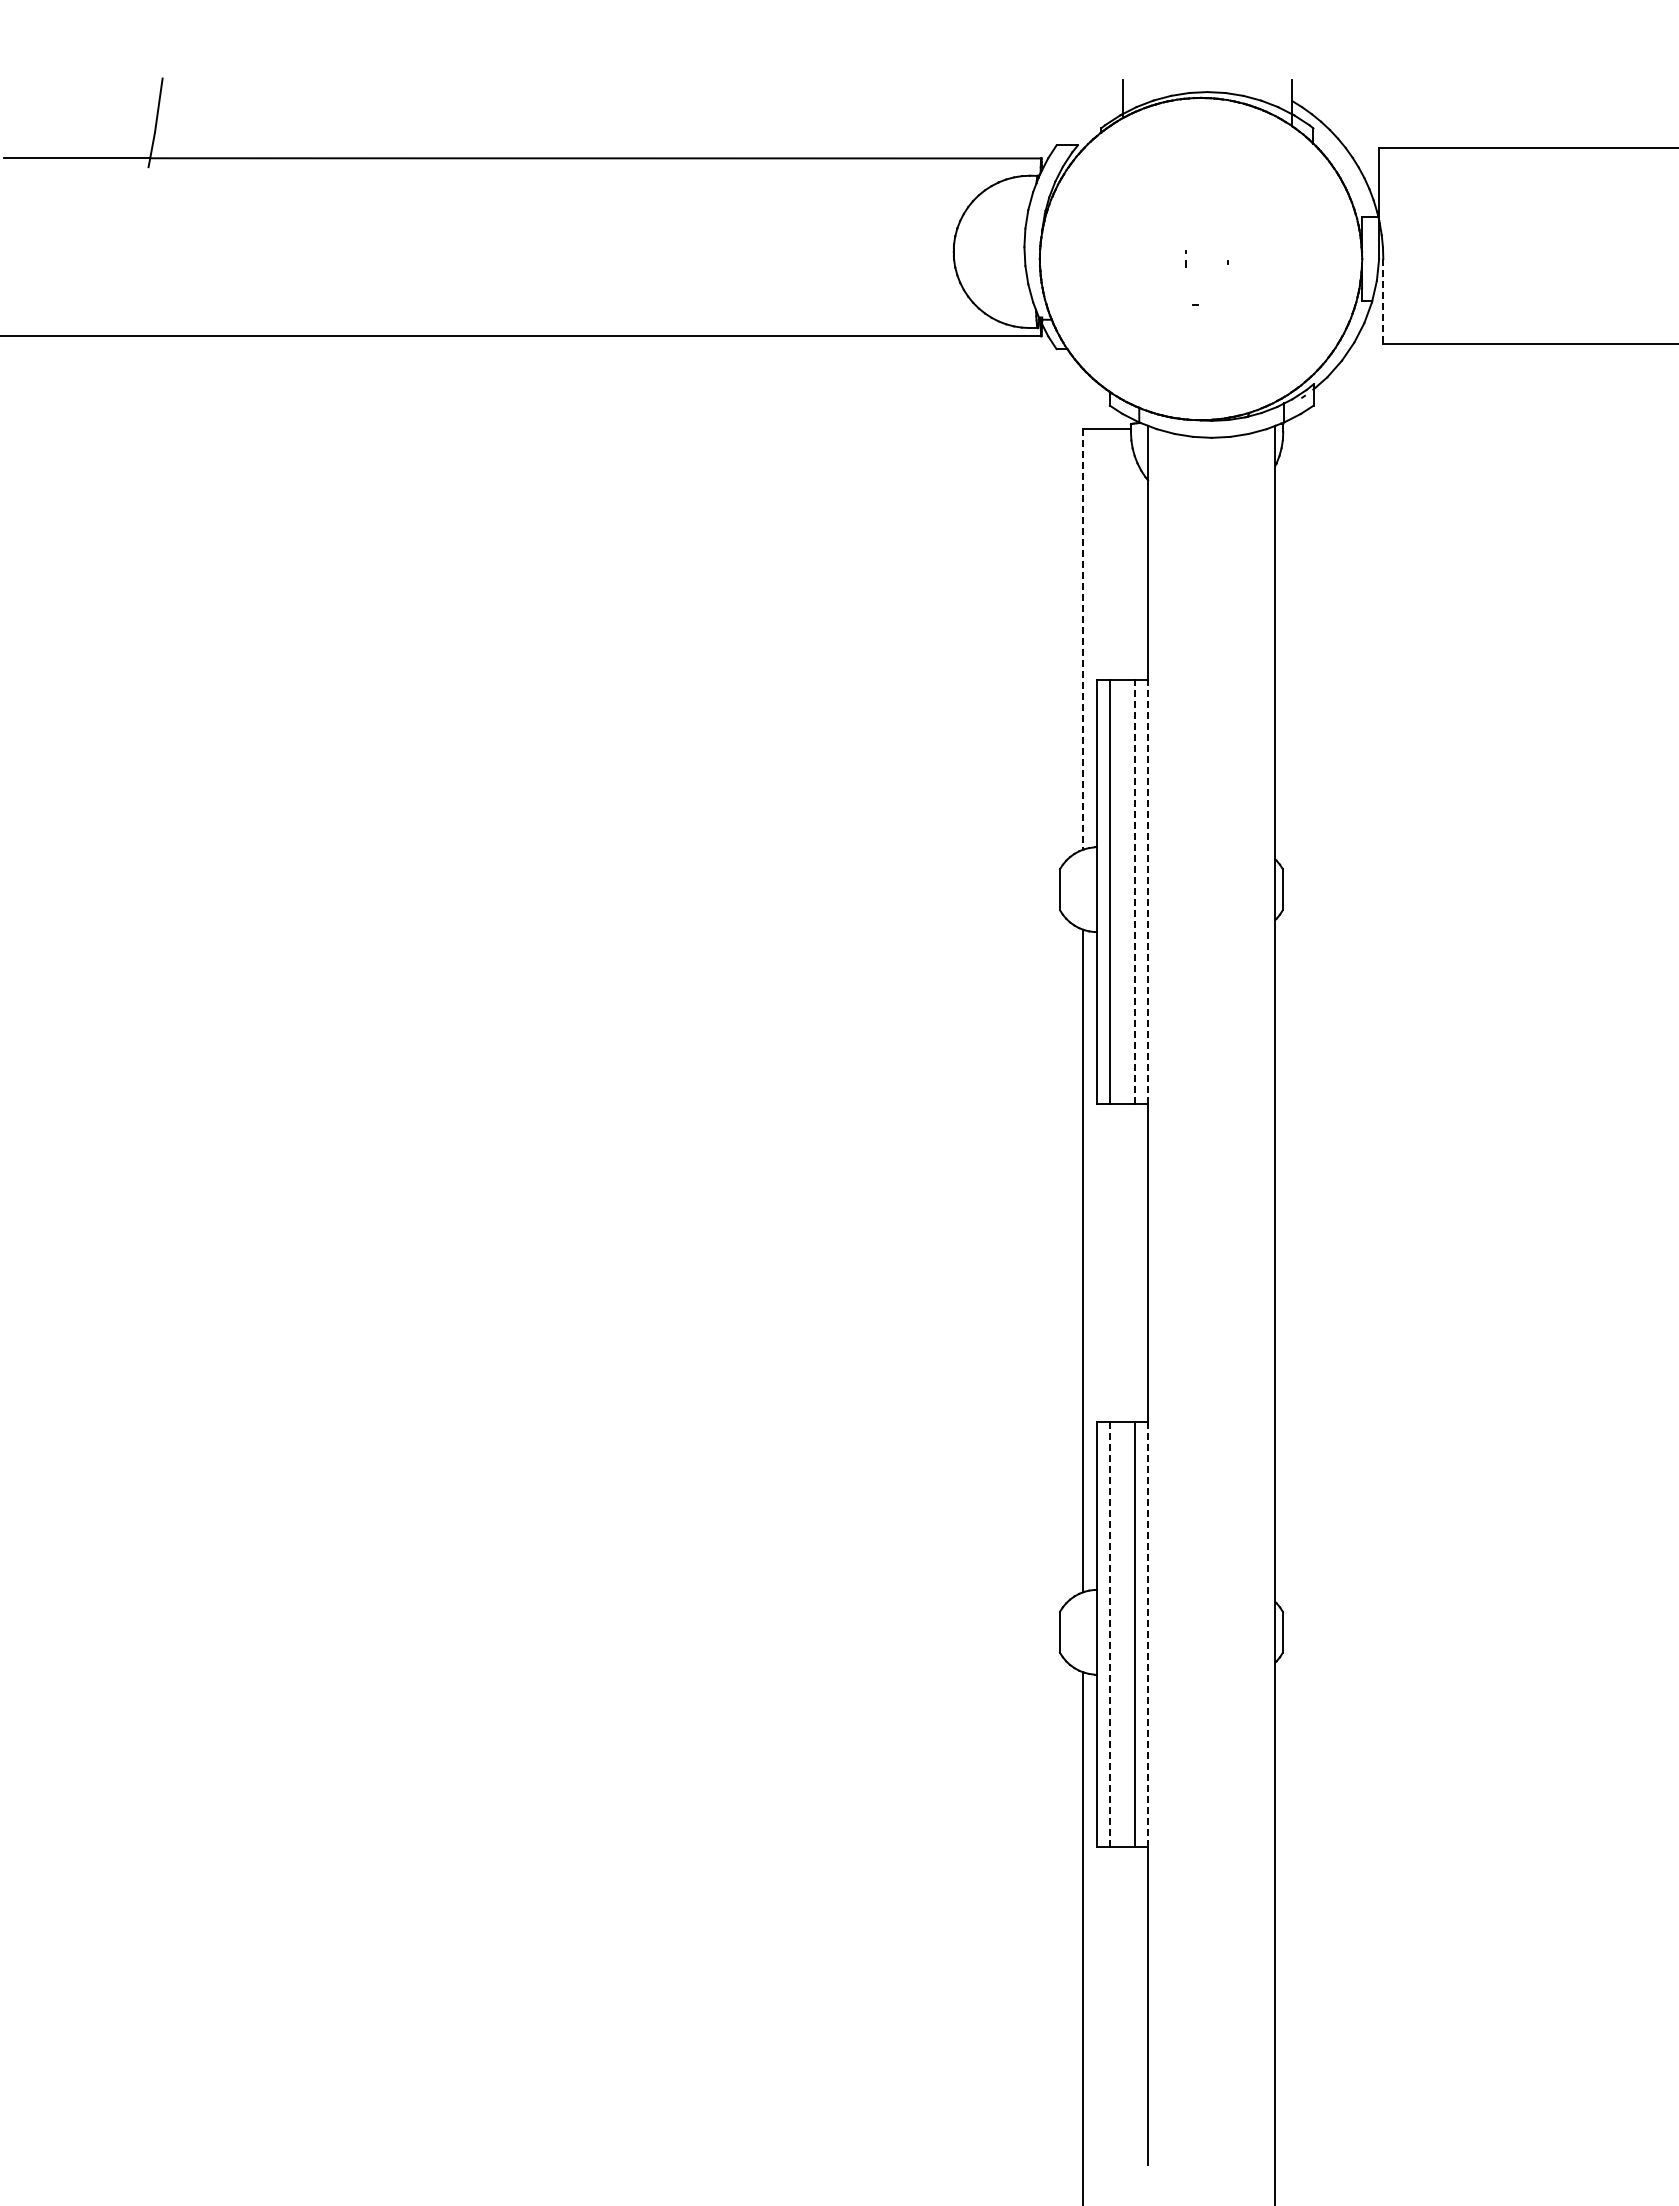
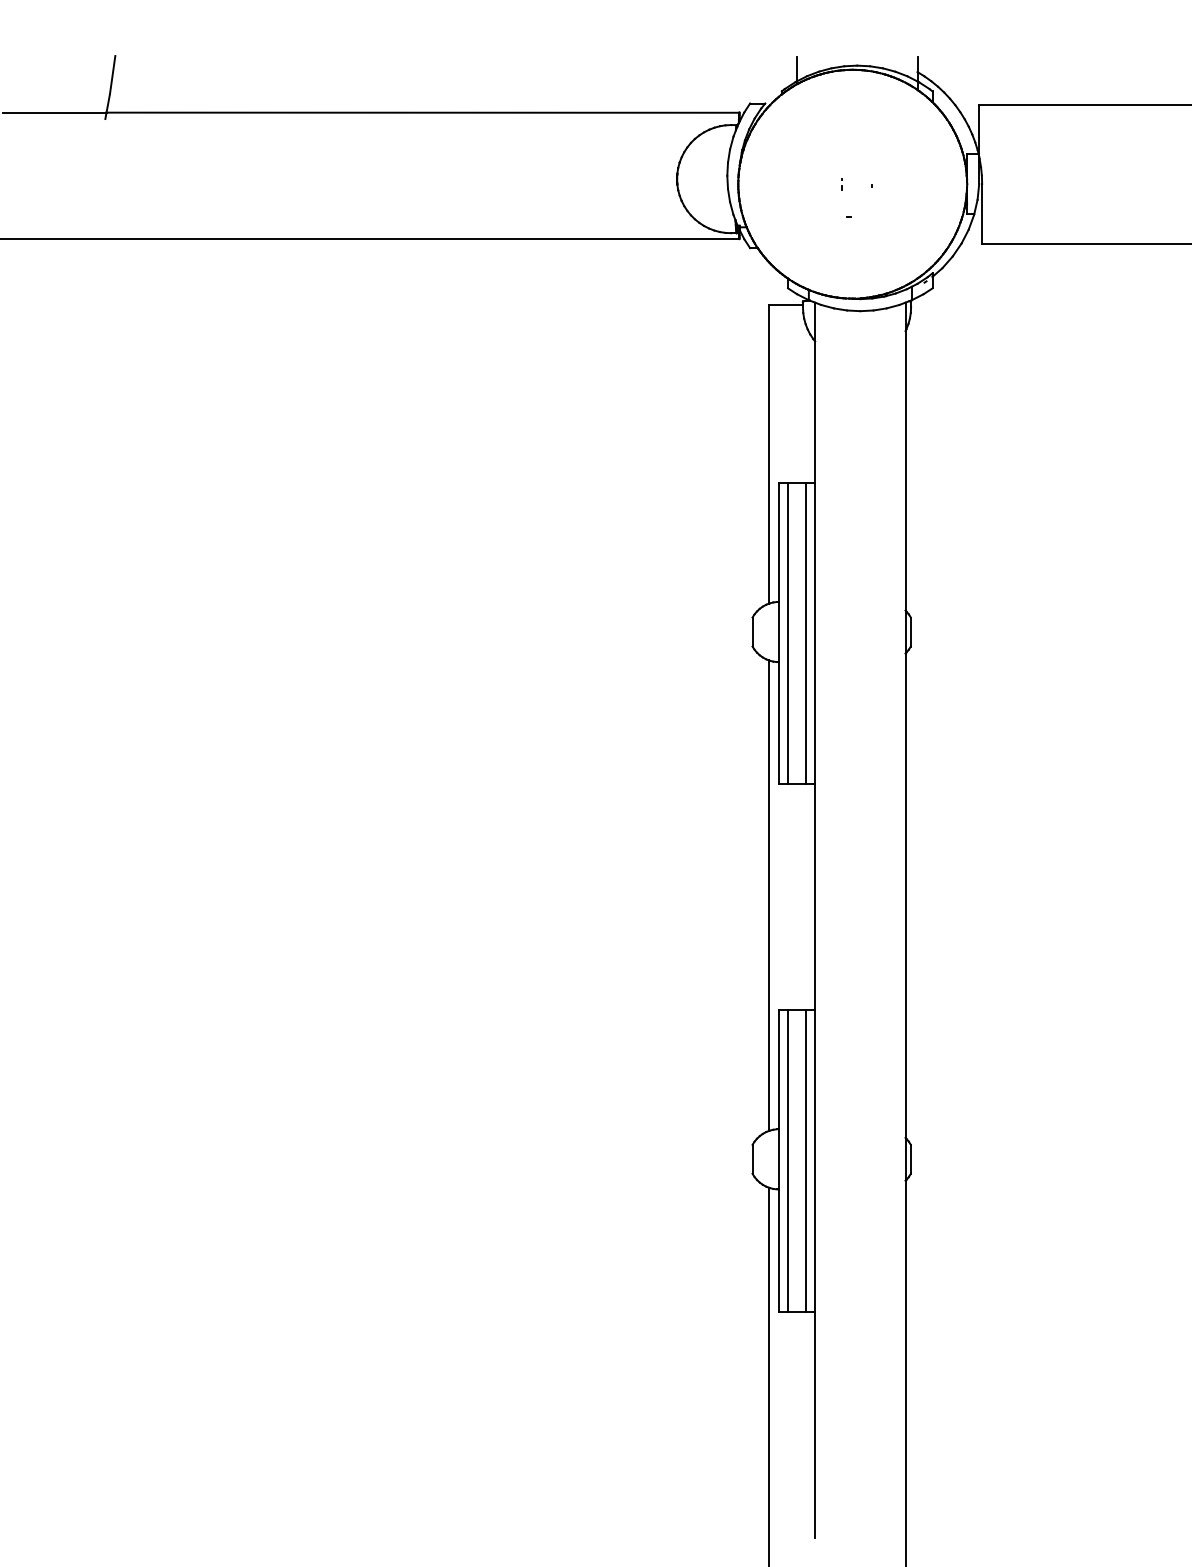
line: (1383, 301) -> (982, 214), dashed -> solid
line: (1083, 639) -> (769, 454), dashed -> solid
line: (1135, 891) -> (806, 633), dashed -> solid
line: (1148, 891) -> (815, 633), dashed -> solid
line: (1148, 1634) -> (815, 1160), dashed -> solid
line: (1109, 1635) -> (787, 1161), dashed -> solid

